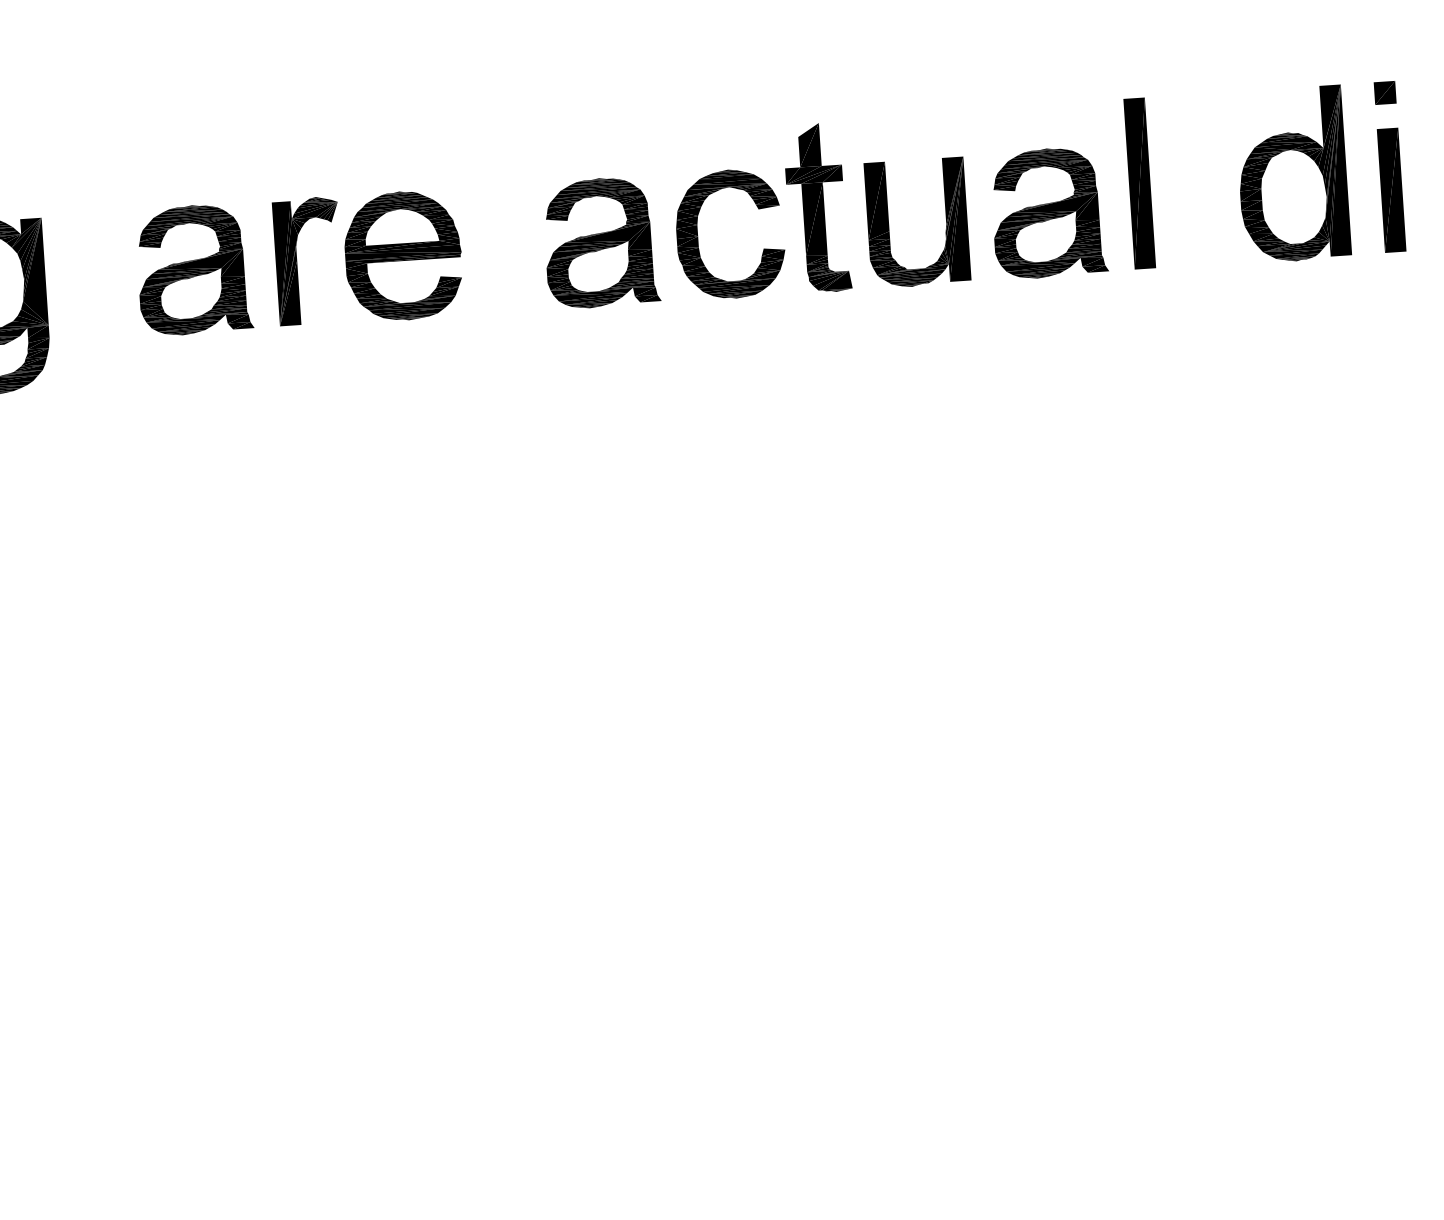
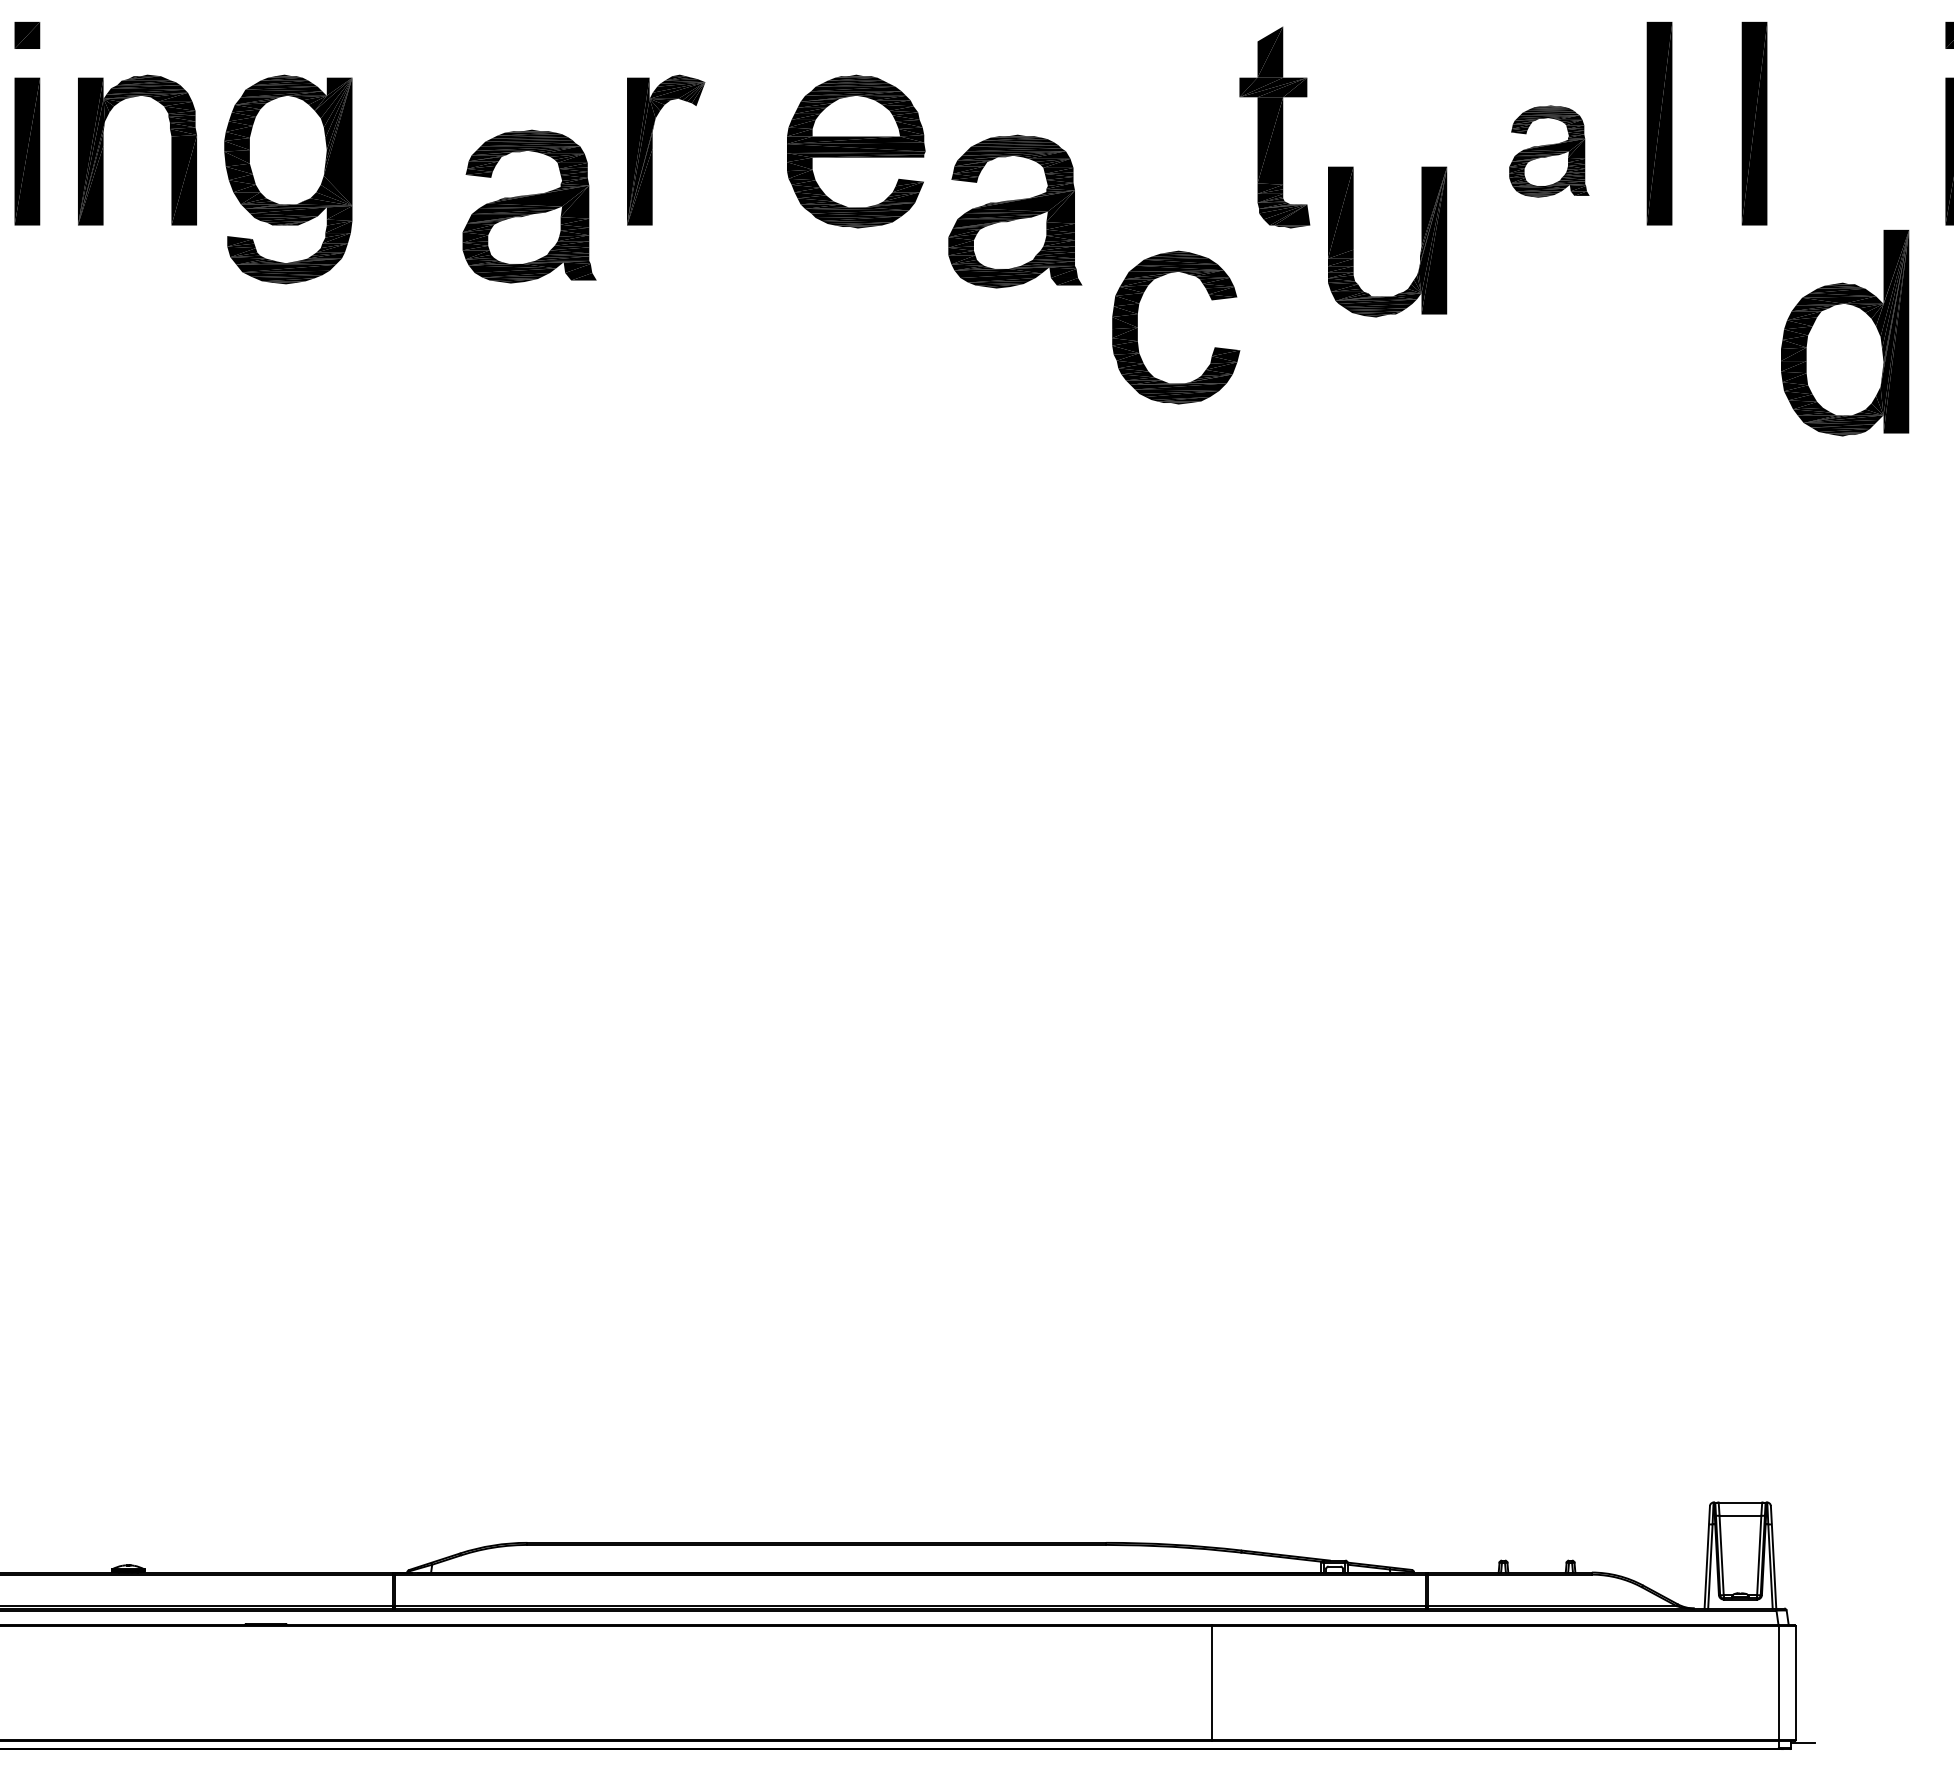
part: (1293, 174) -> (1845, 332), moved
part: (1219, 178) -> (1754, 123), added
part: (1049, 212) -> (1549, 151), size x0.6
part: (889, 224) -> (1353, 241), moved
part: (697, 236) -> (1137, 327), moved
part: (601, 242) -> (1015, 211), moved
part: (403, 255) -> (856, 151), moved
part: (194, 269) -> (529, 206), moved

